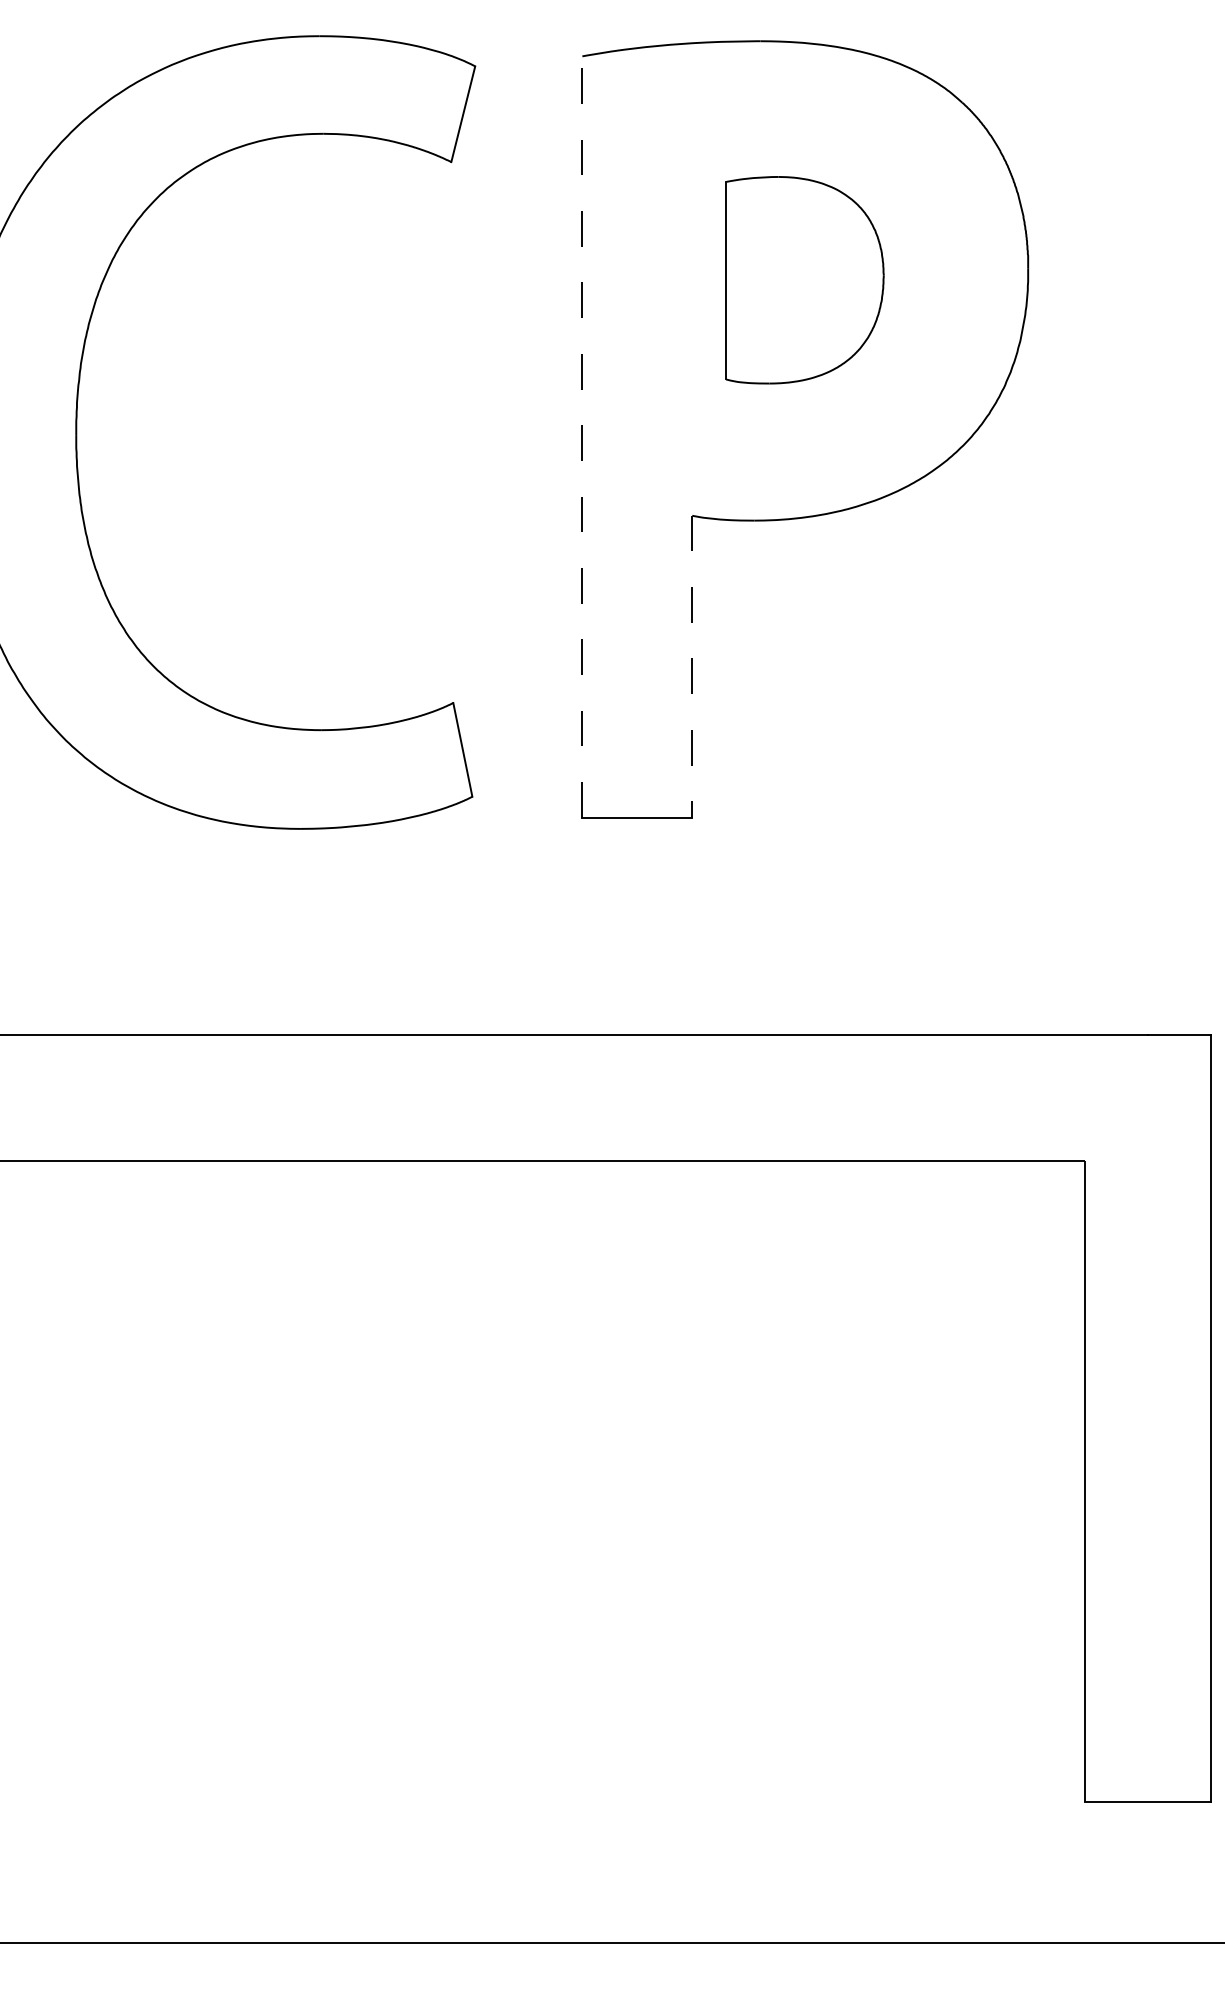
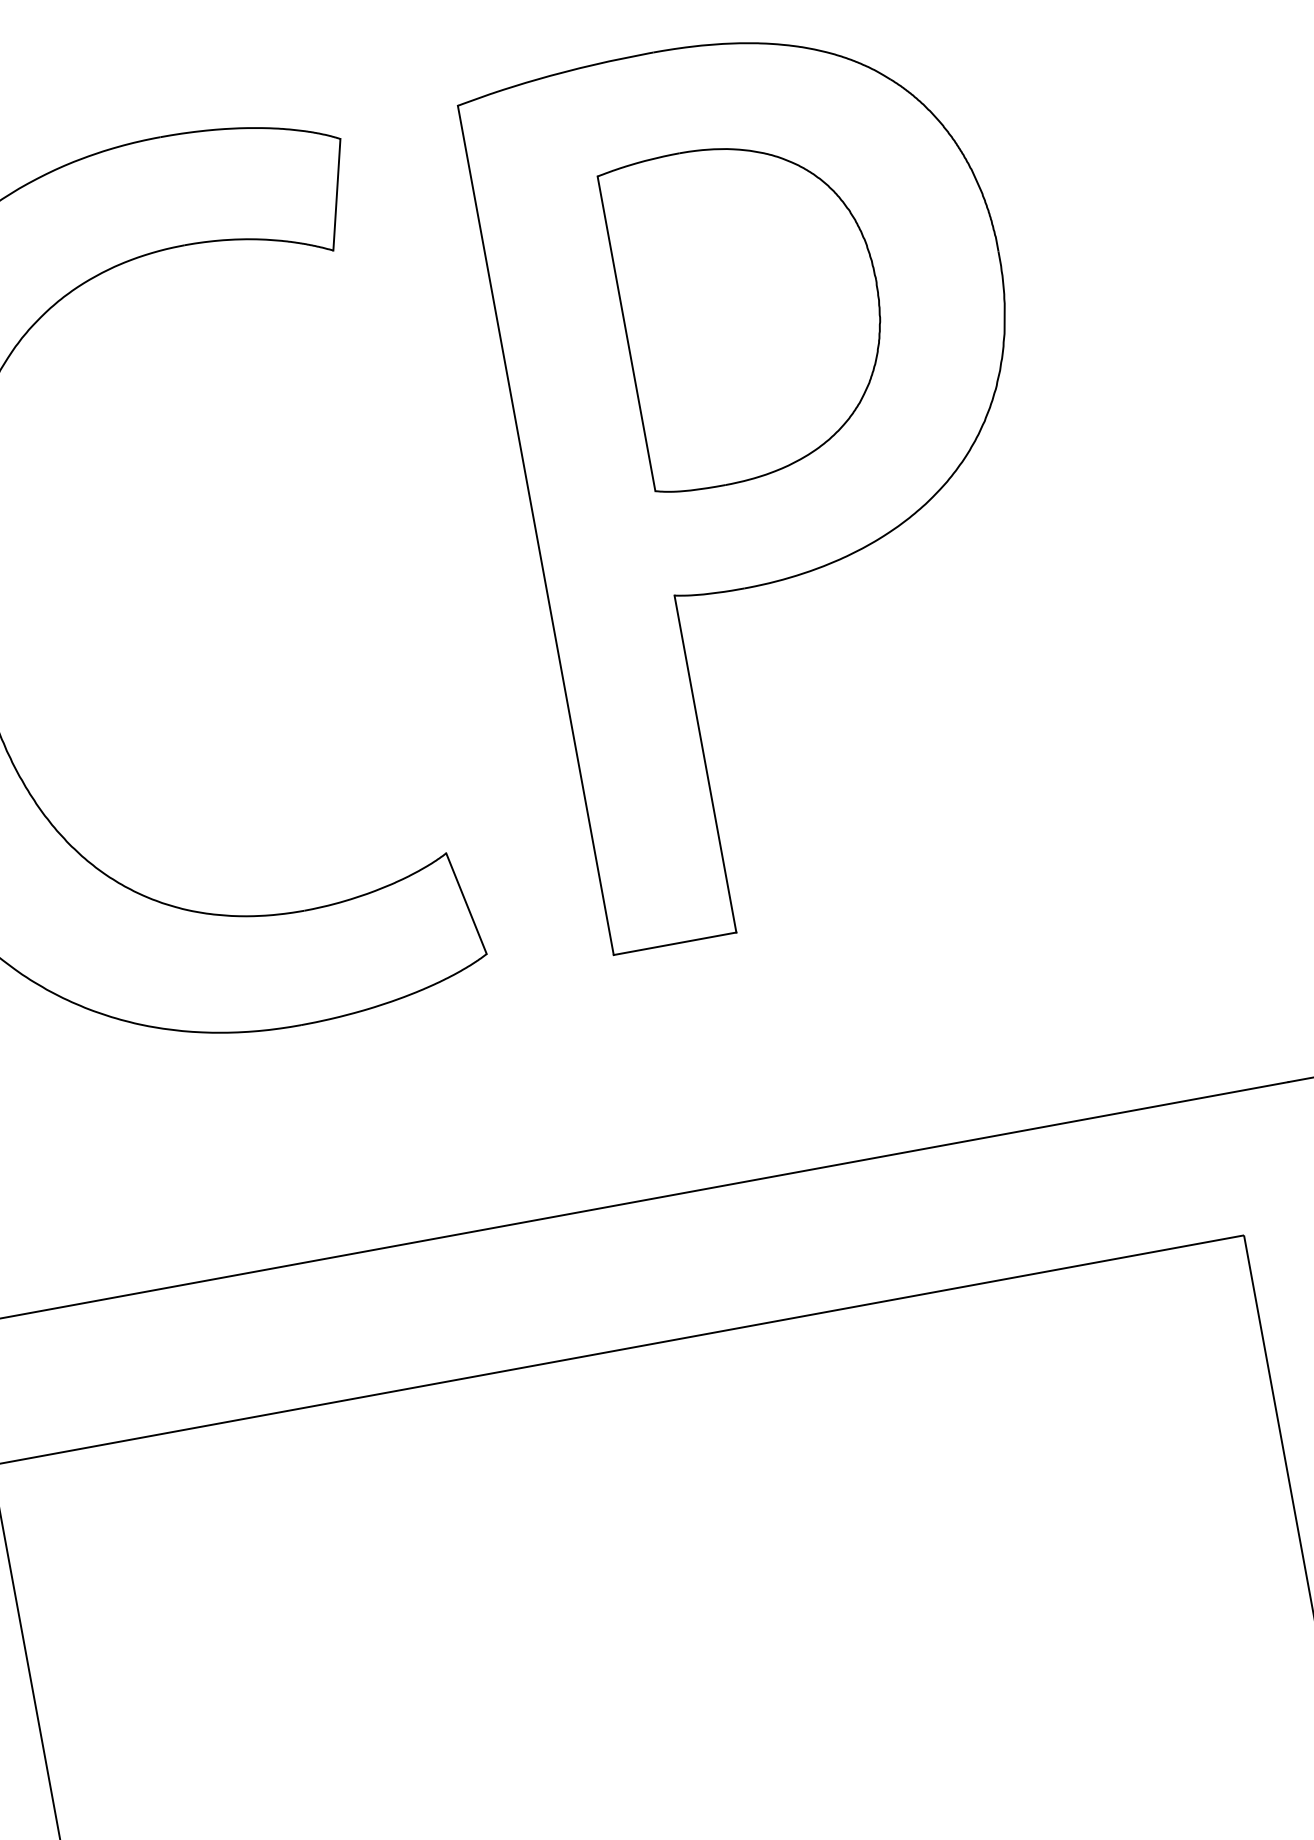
part: (804, 279) -> (751, 309), size x1.43
line: (582, 437) -> (536, 530), dashed -> solid
line: (692, 667) -> (705, 764), dashed -> solid

